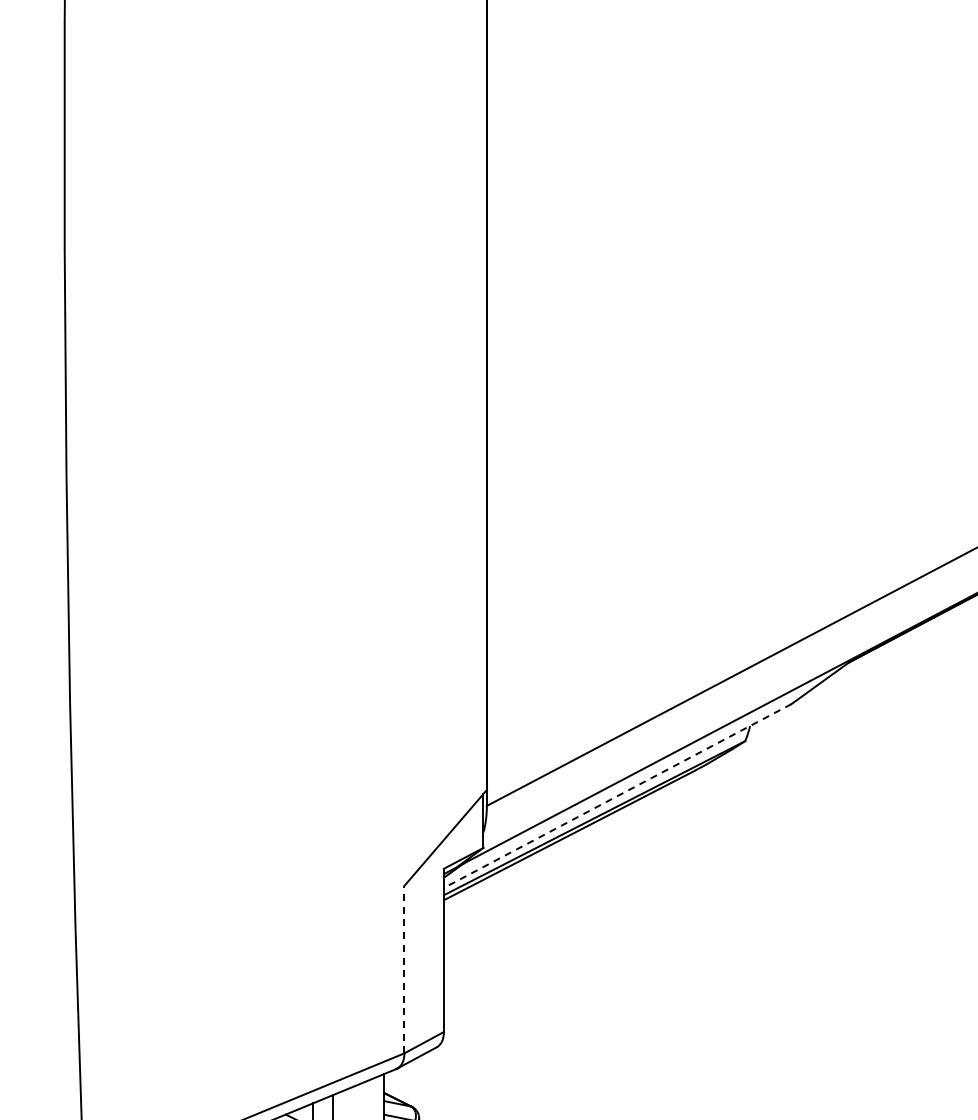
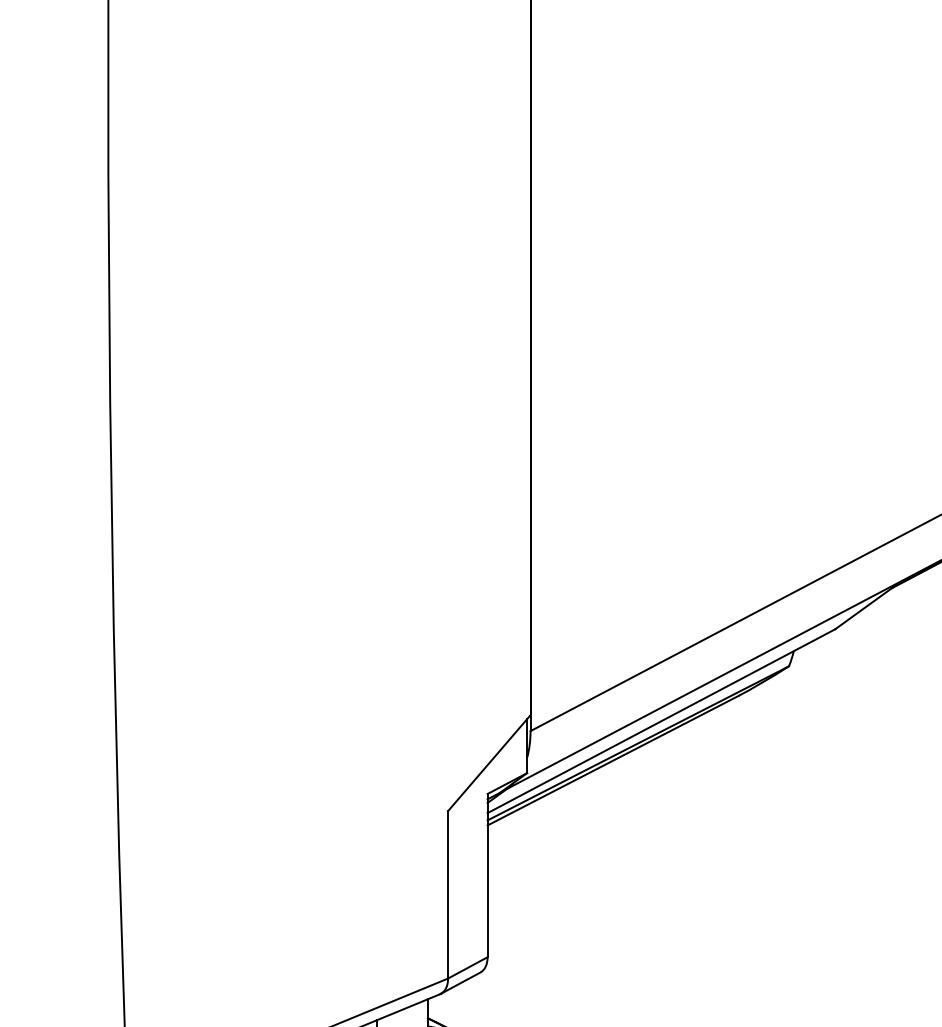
line: (617, 796) -> (661, 721), dashed -> solid
line: (404, 969) -> (448, 894), dashed -> solid

